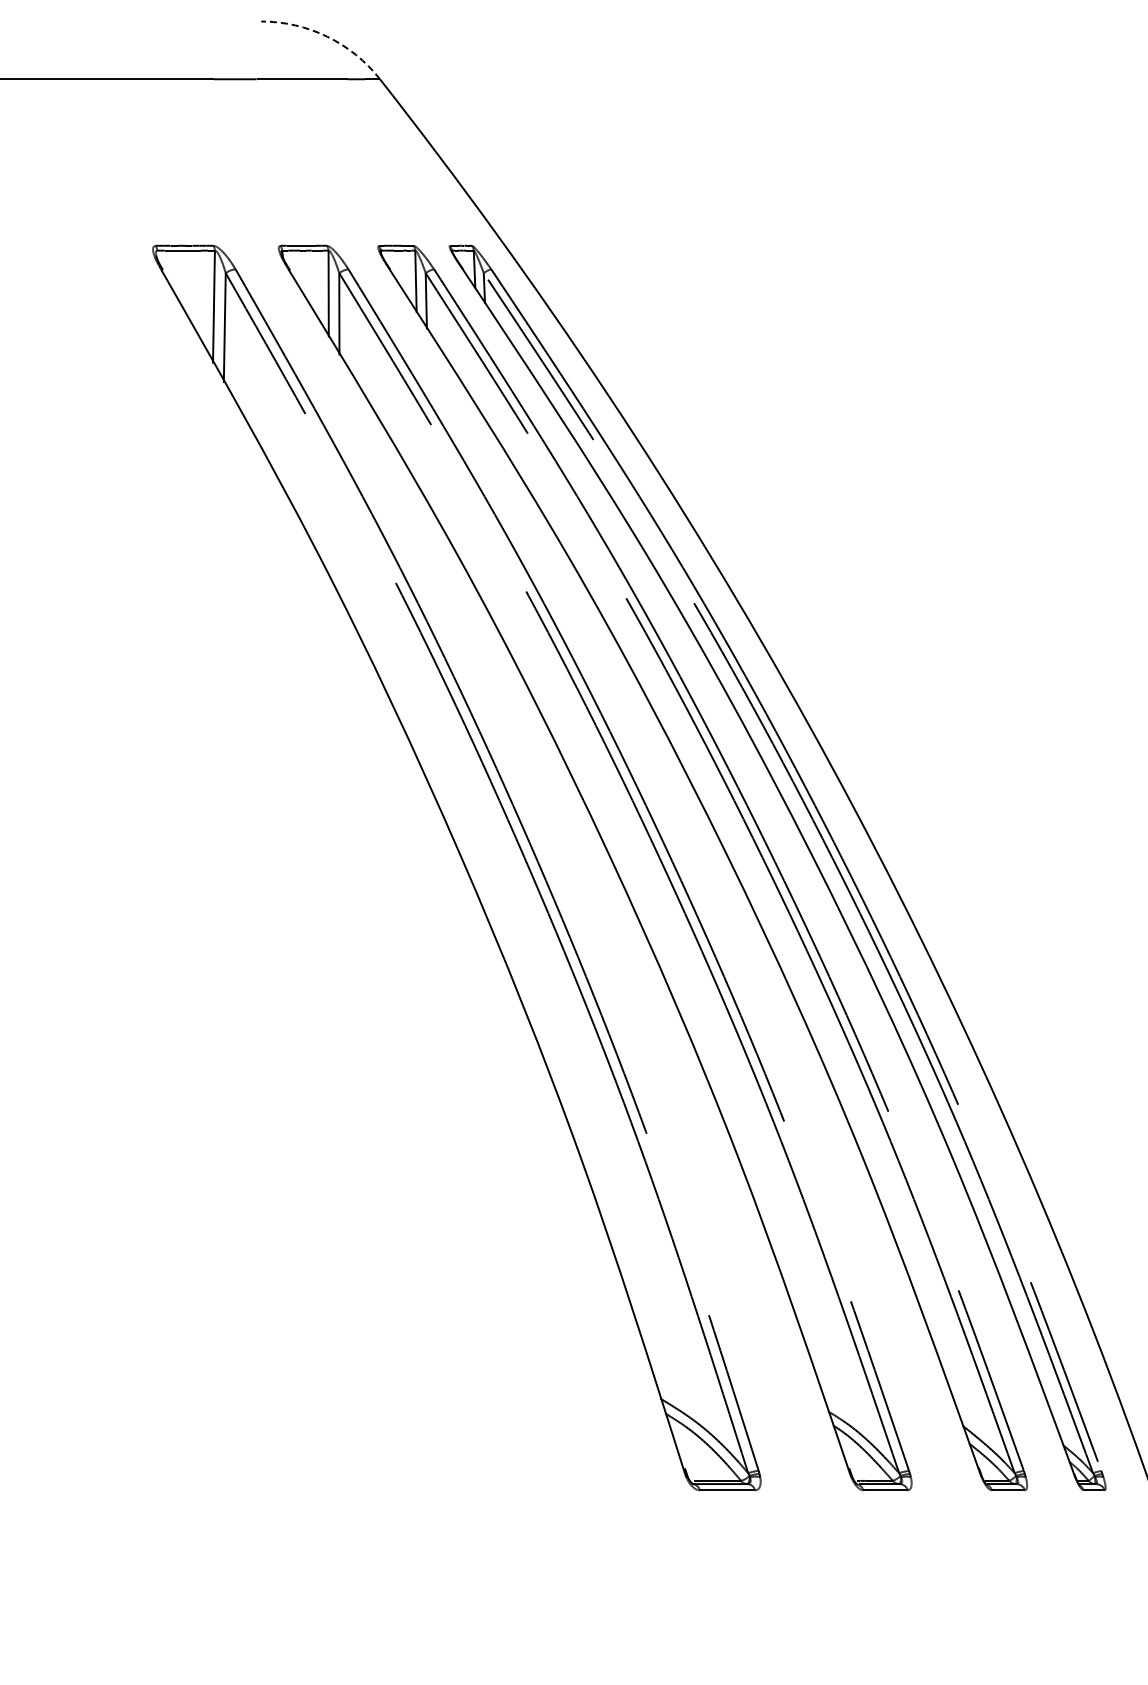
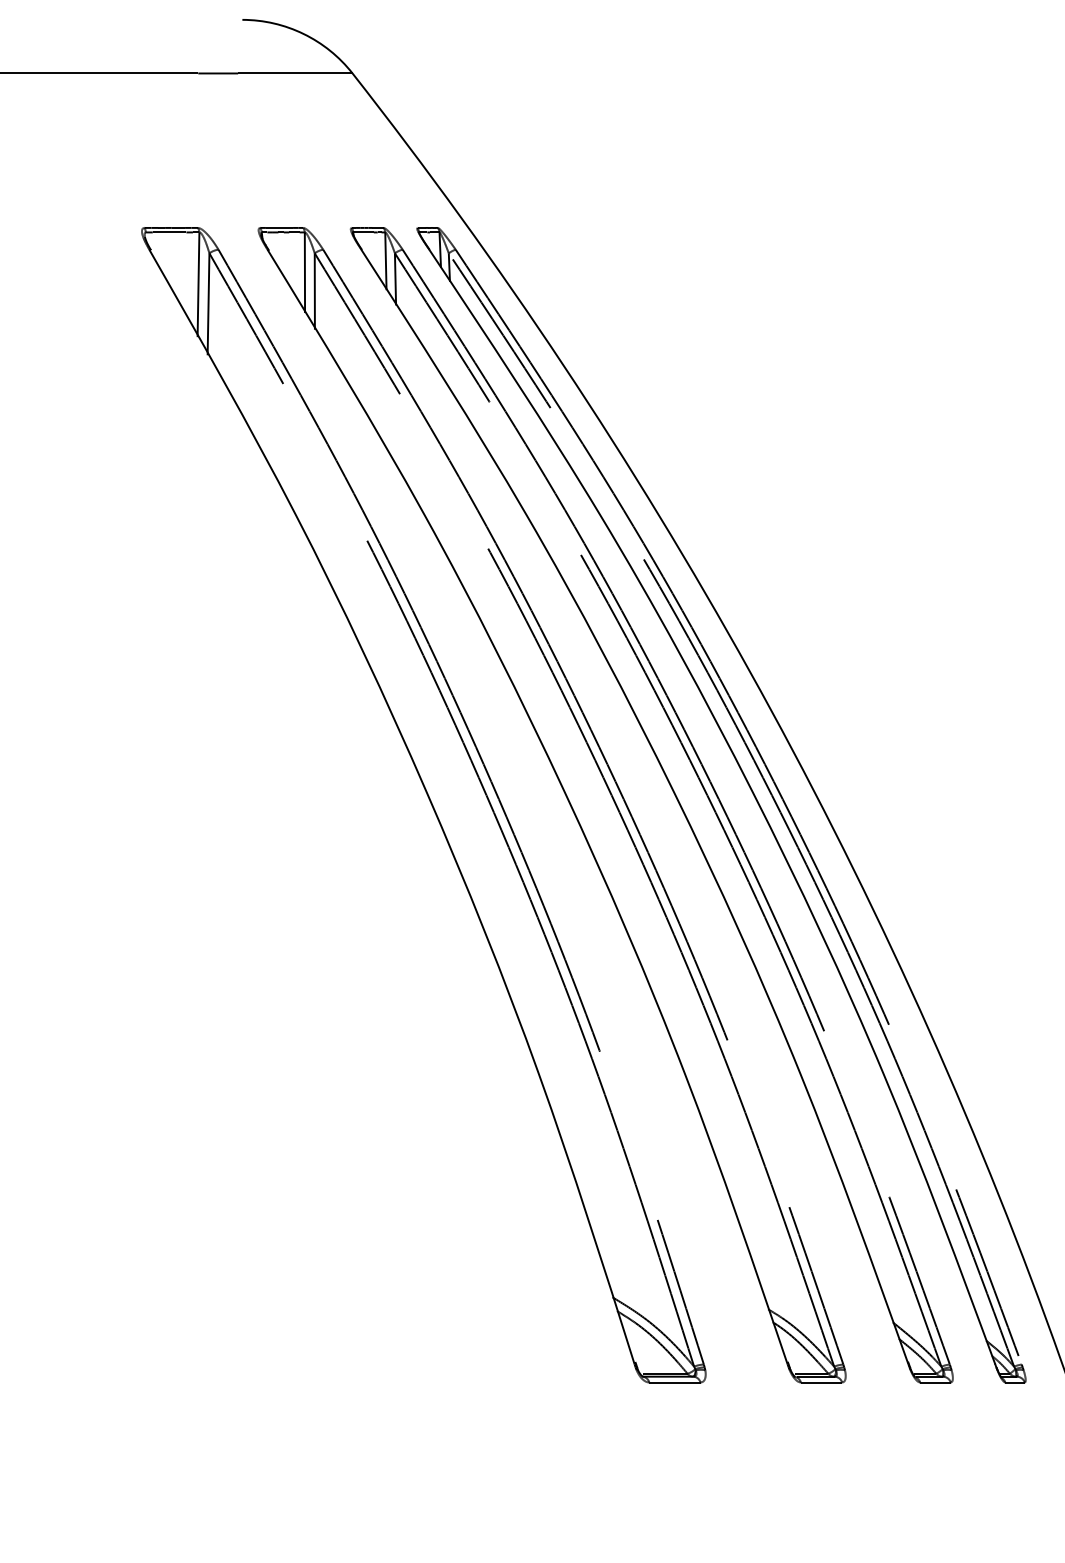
arc: (327, 36) -> (303, 33), dashed -> solid

